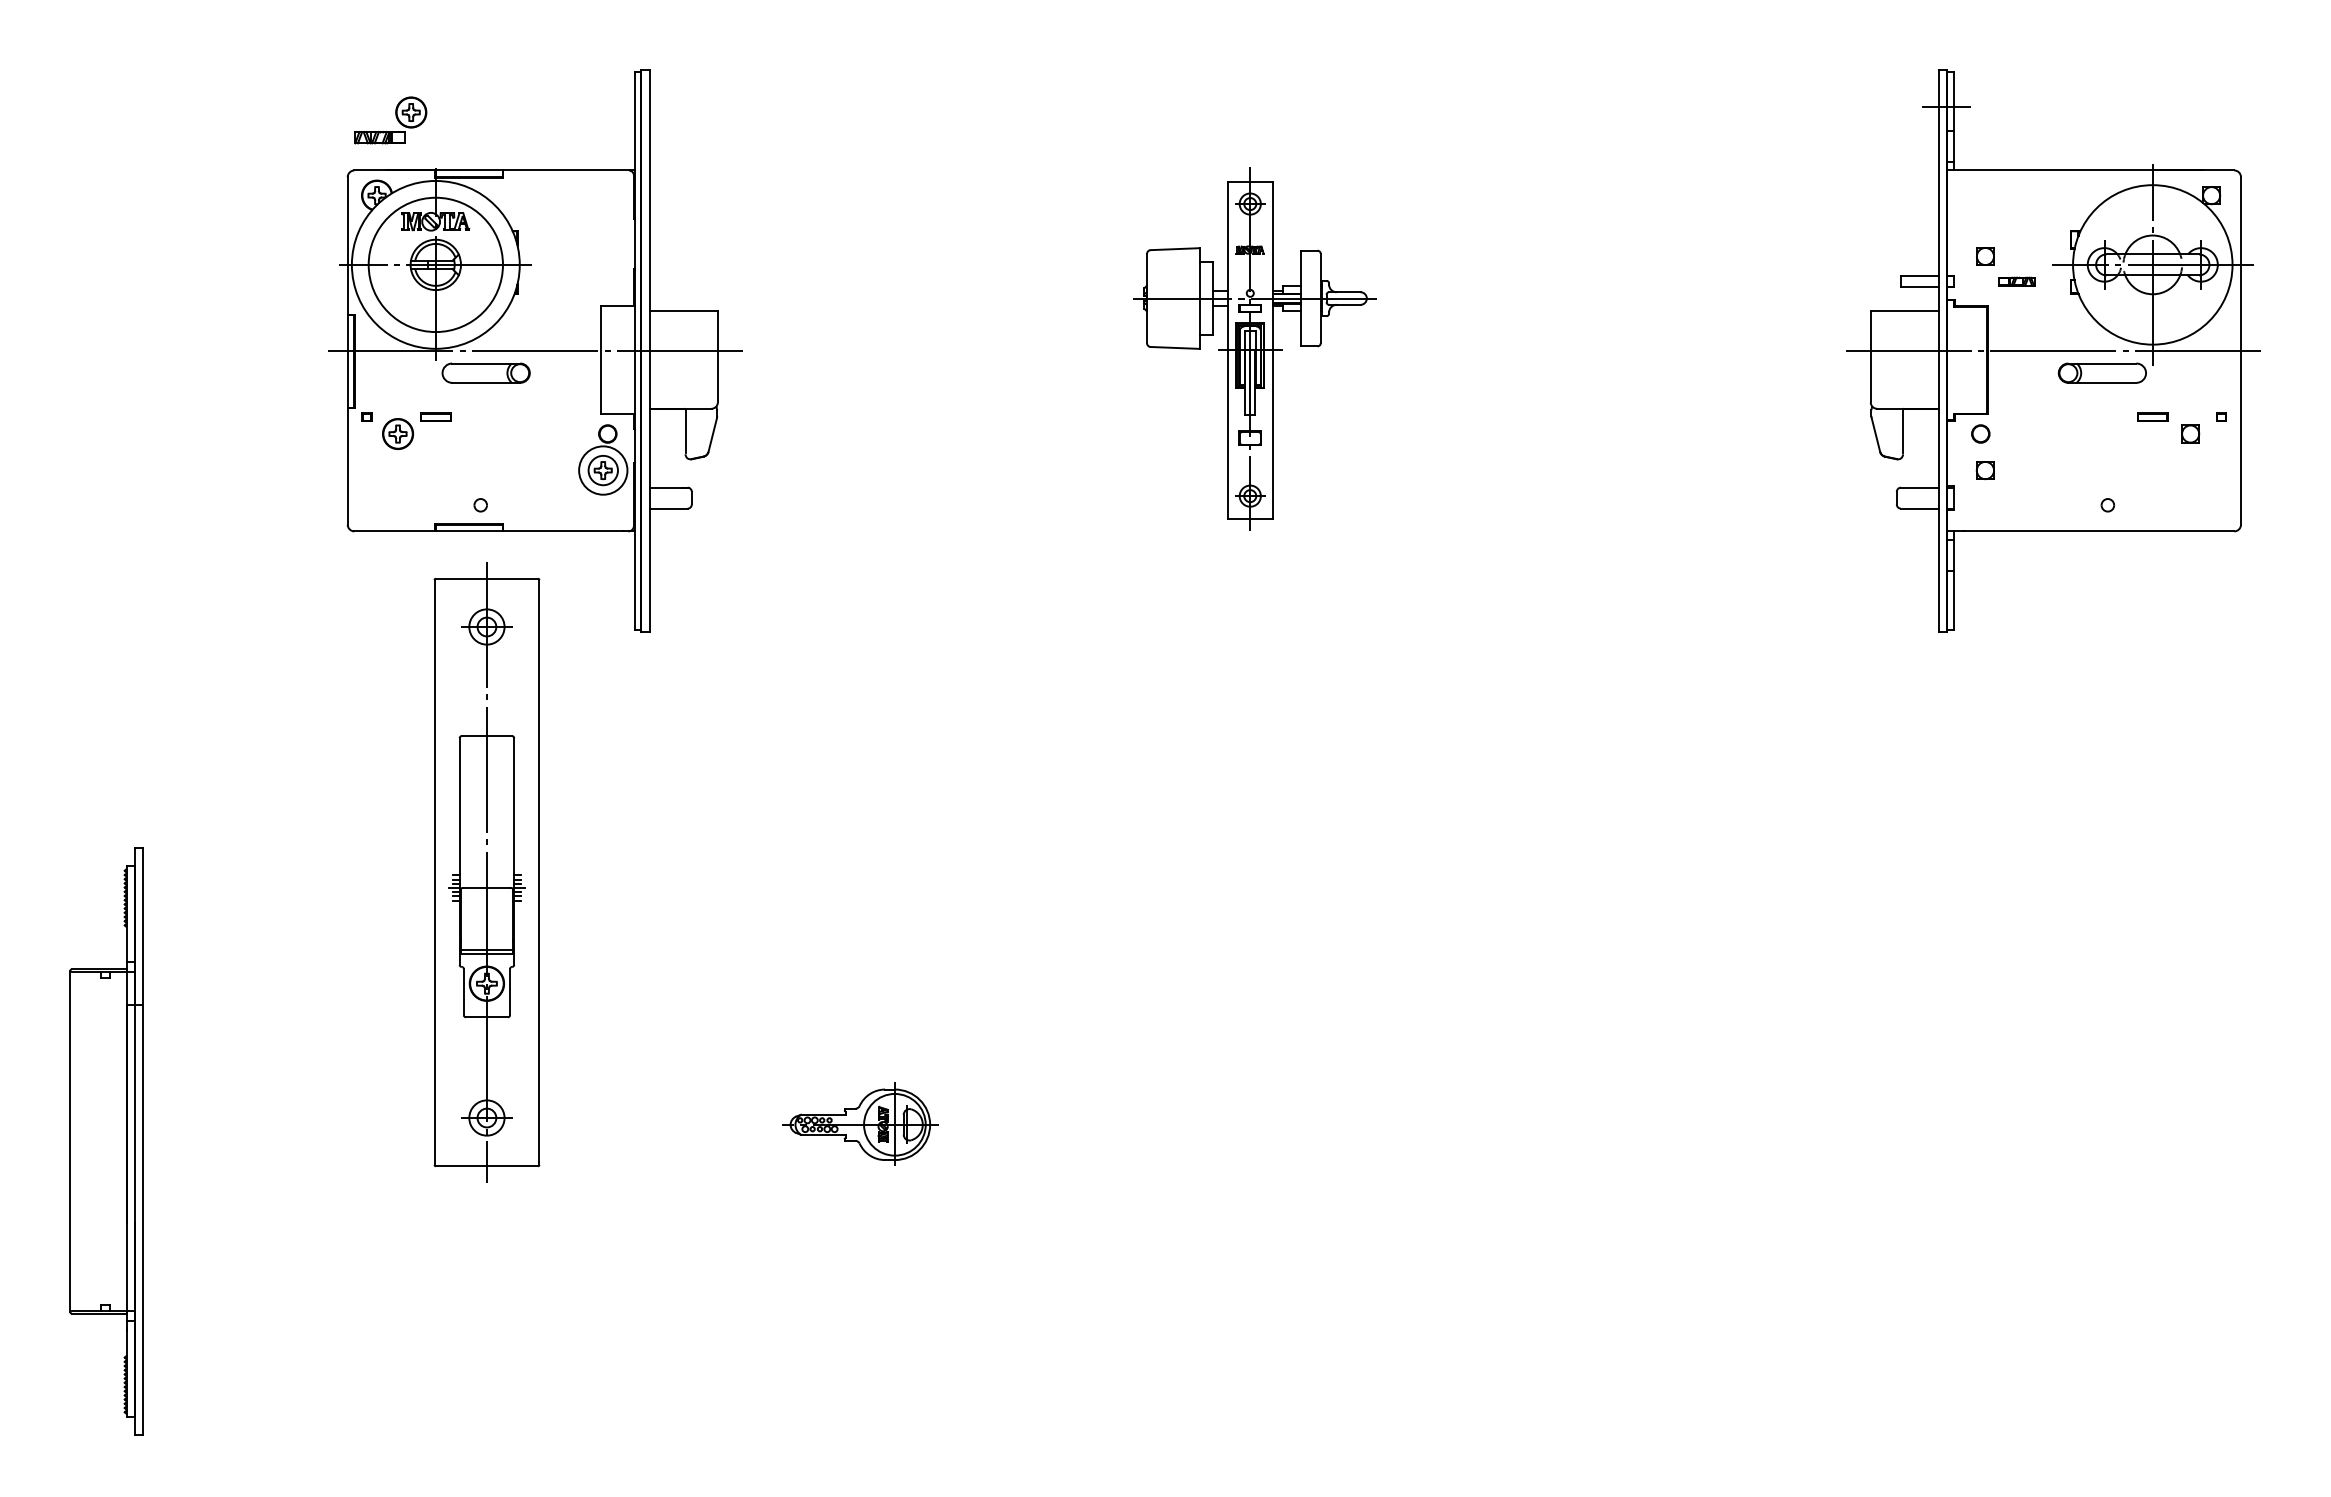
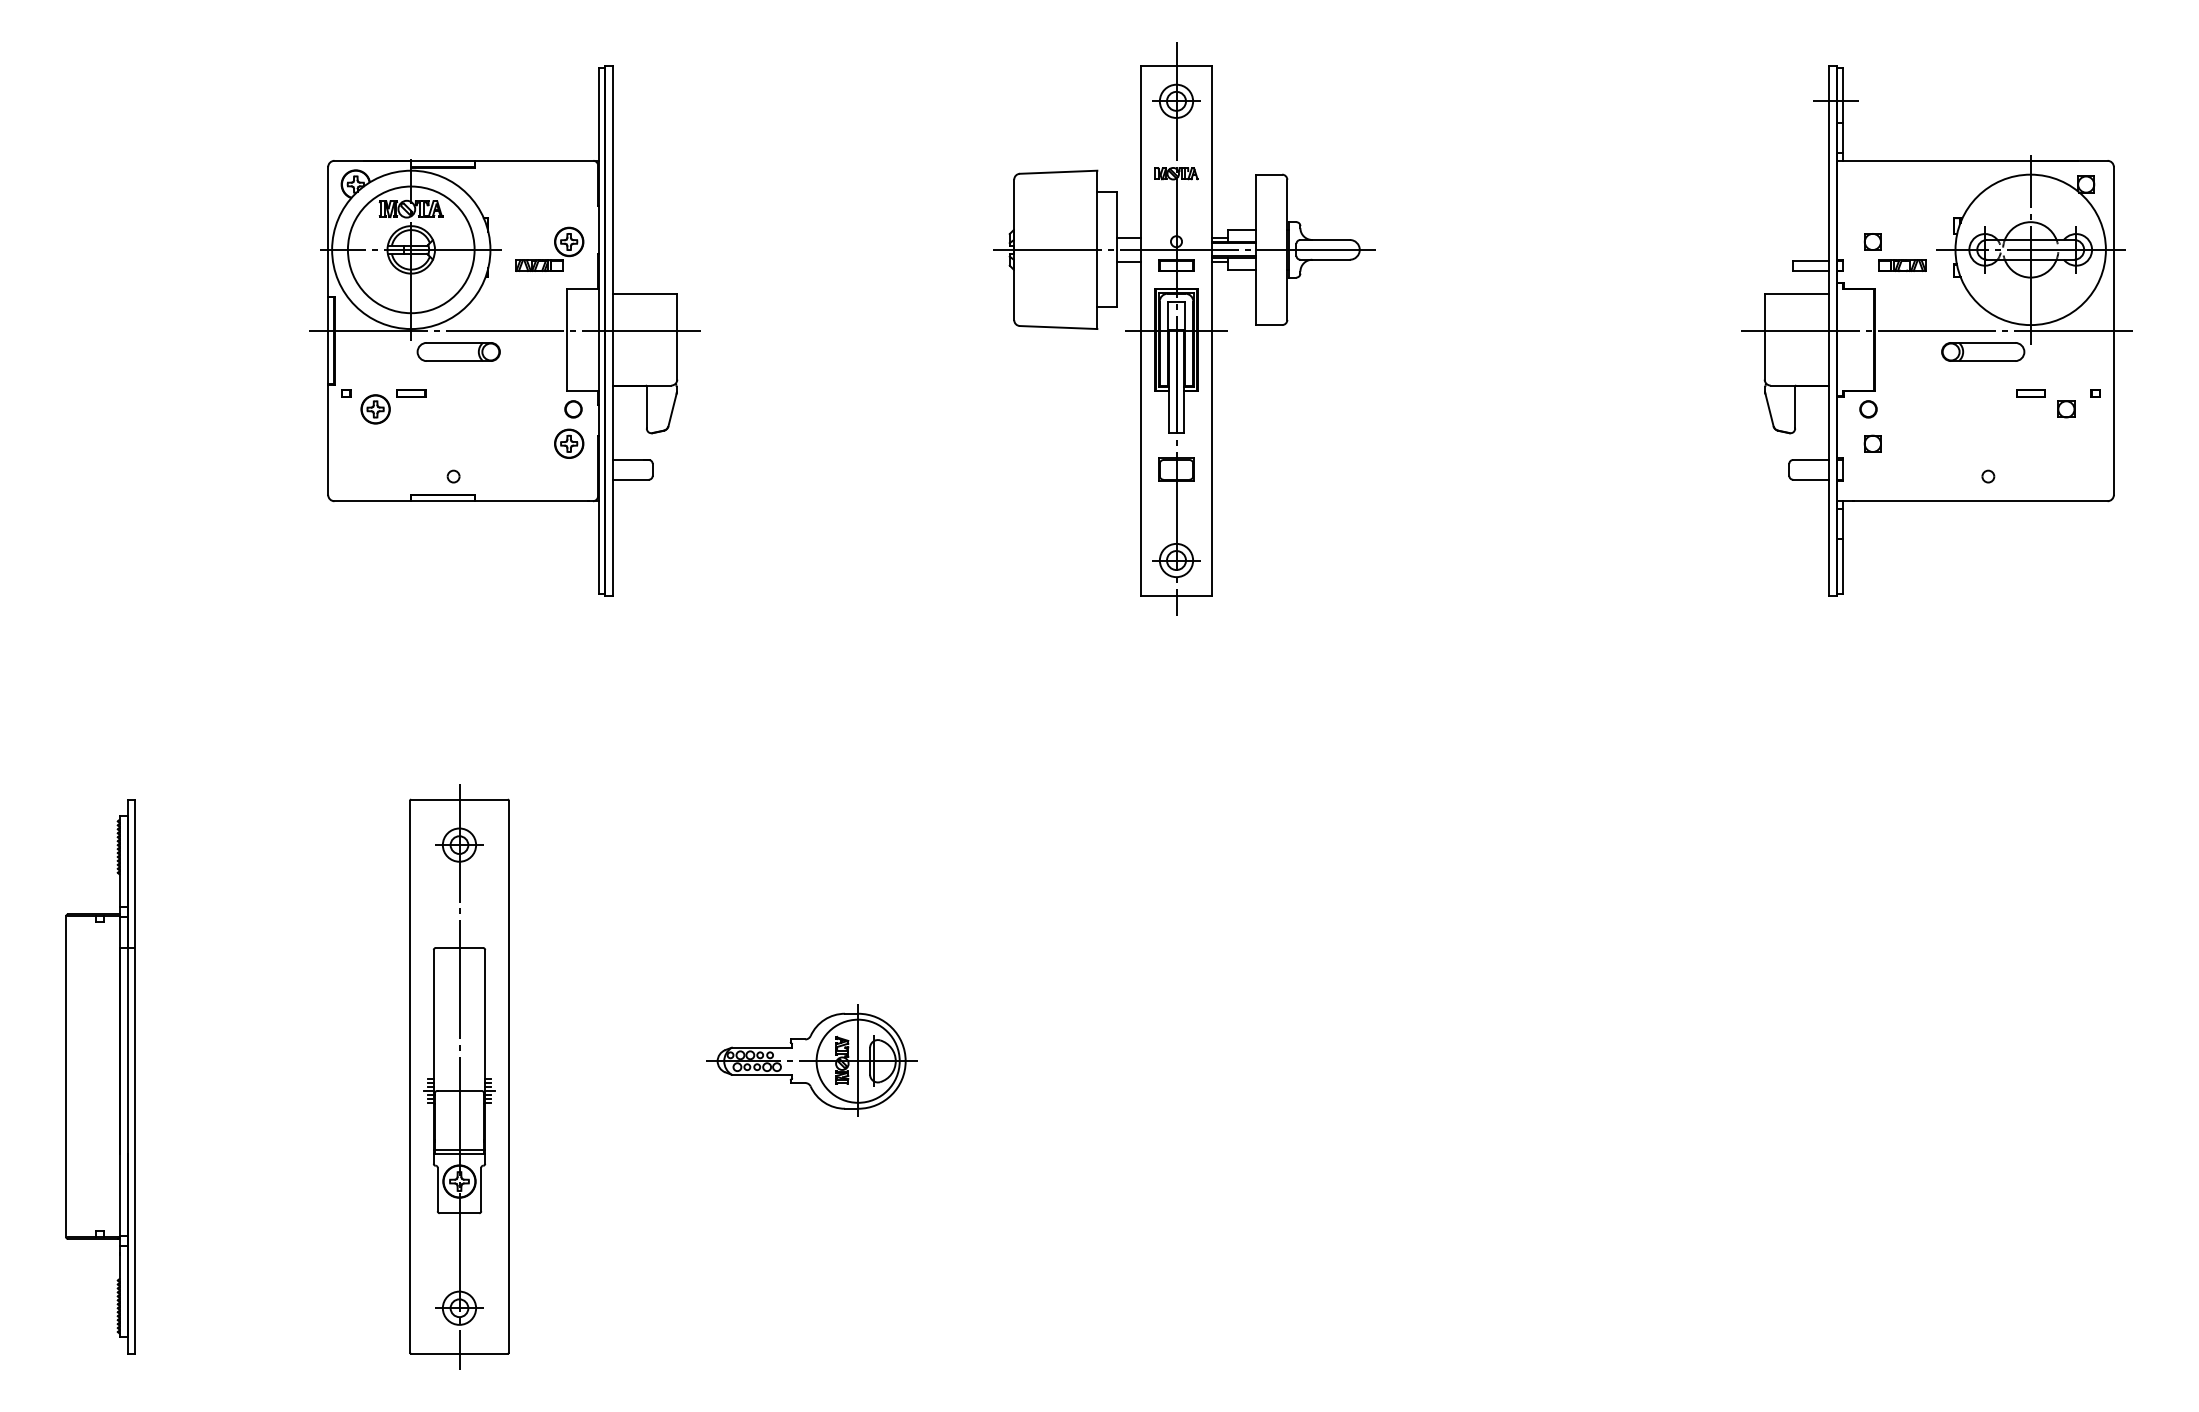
part: (396, 119) -> (555, 248), moved
part: (2016, 281) -> (1902, 265), size x1.43
part: (1254, 348) -> (1183, 328), size x1.67
circle: (603, 470) -> (569, 443), size x0.62
part: (486, 872) -> (459, 1076), moved
part: (860, 1123) -> (811, 1059), size x1.43

